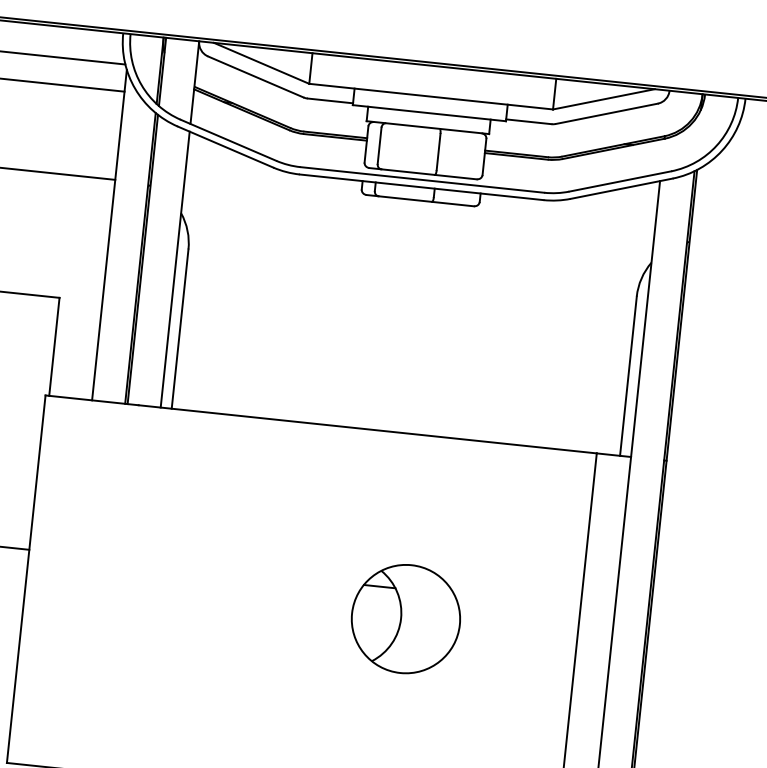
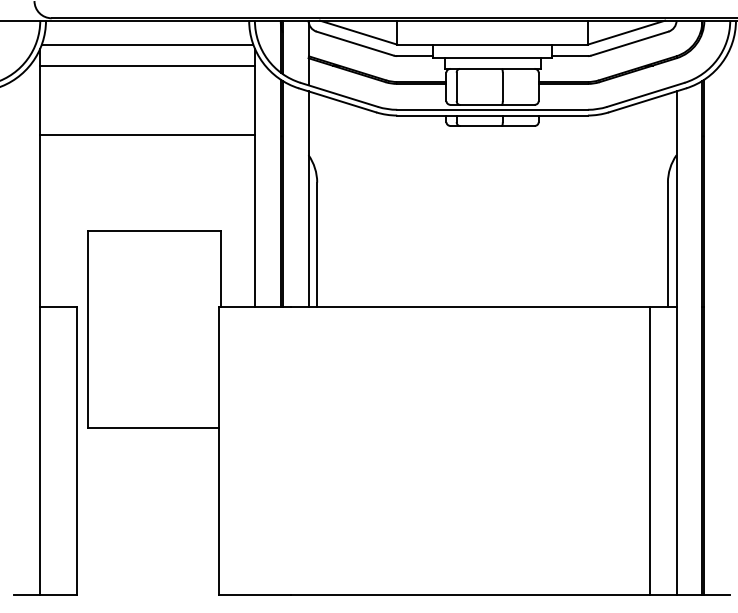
part: (405, 618) -> (515, 450), removed

